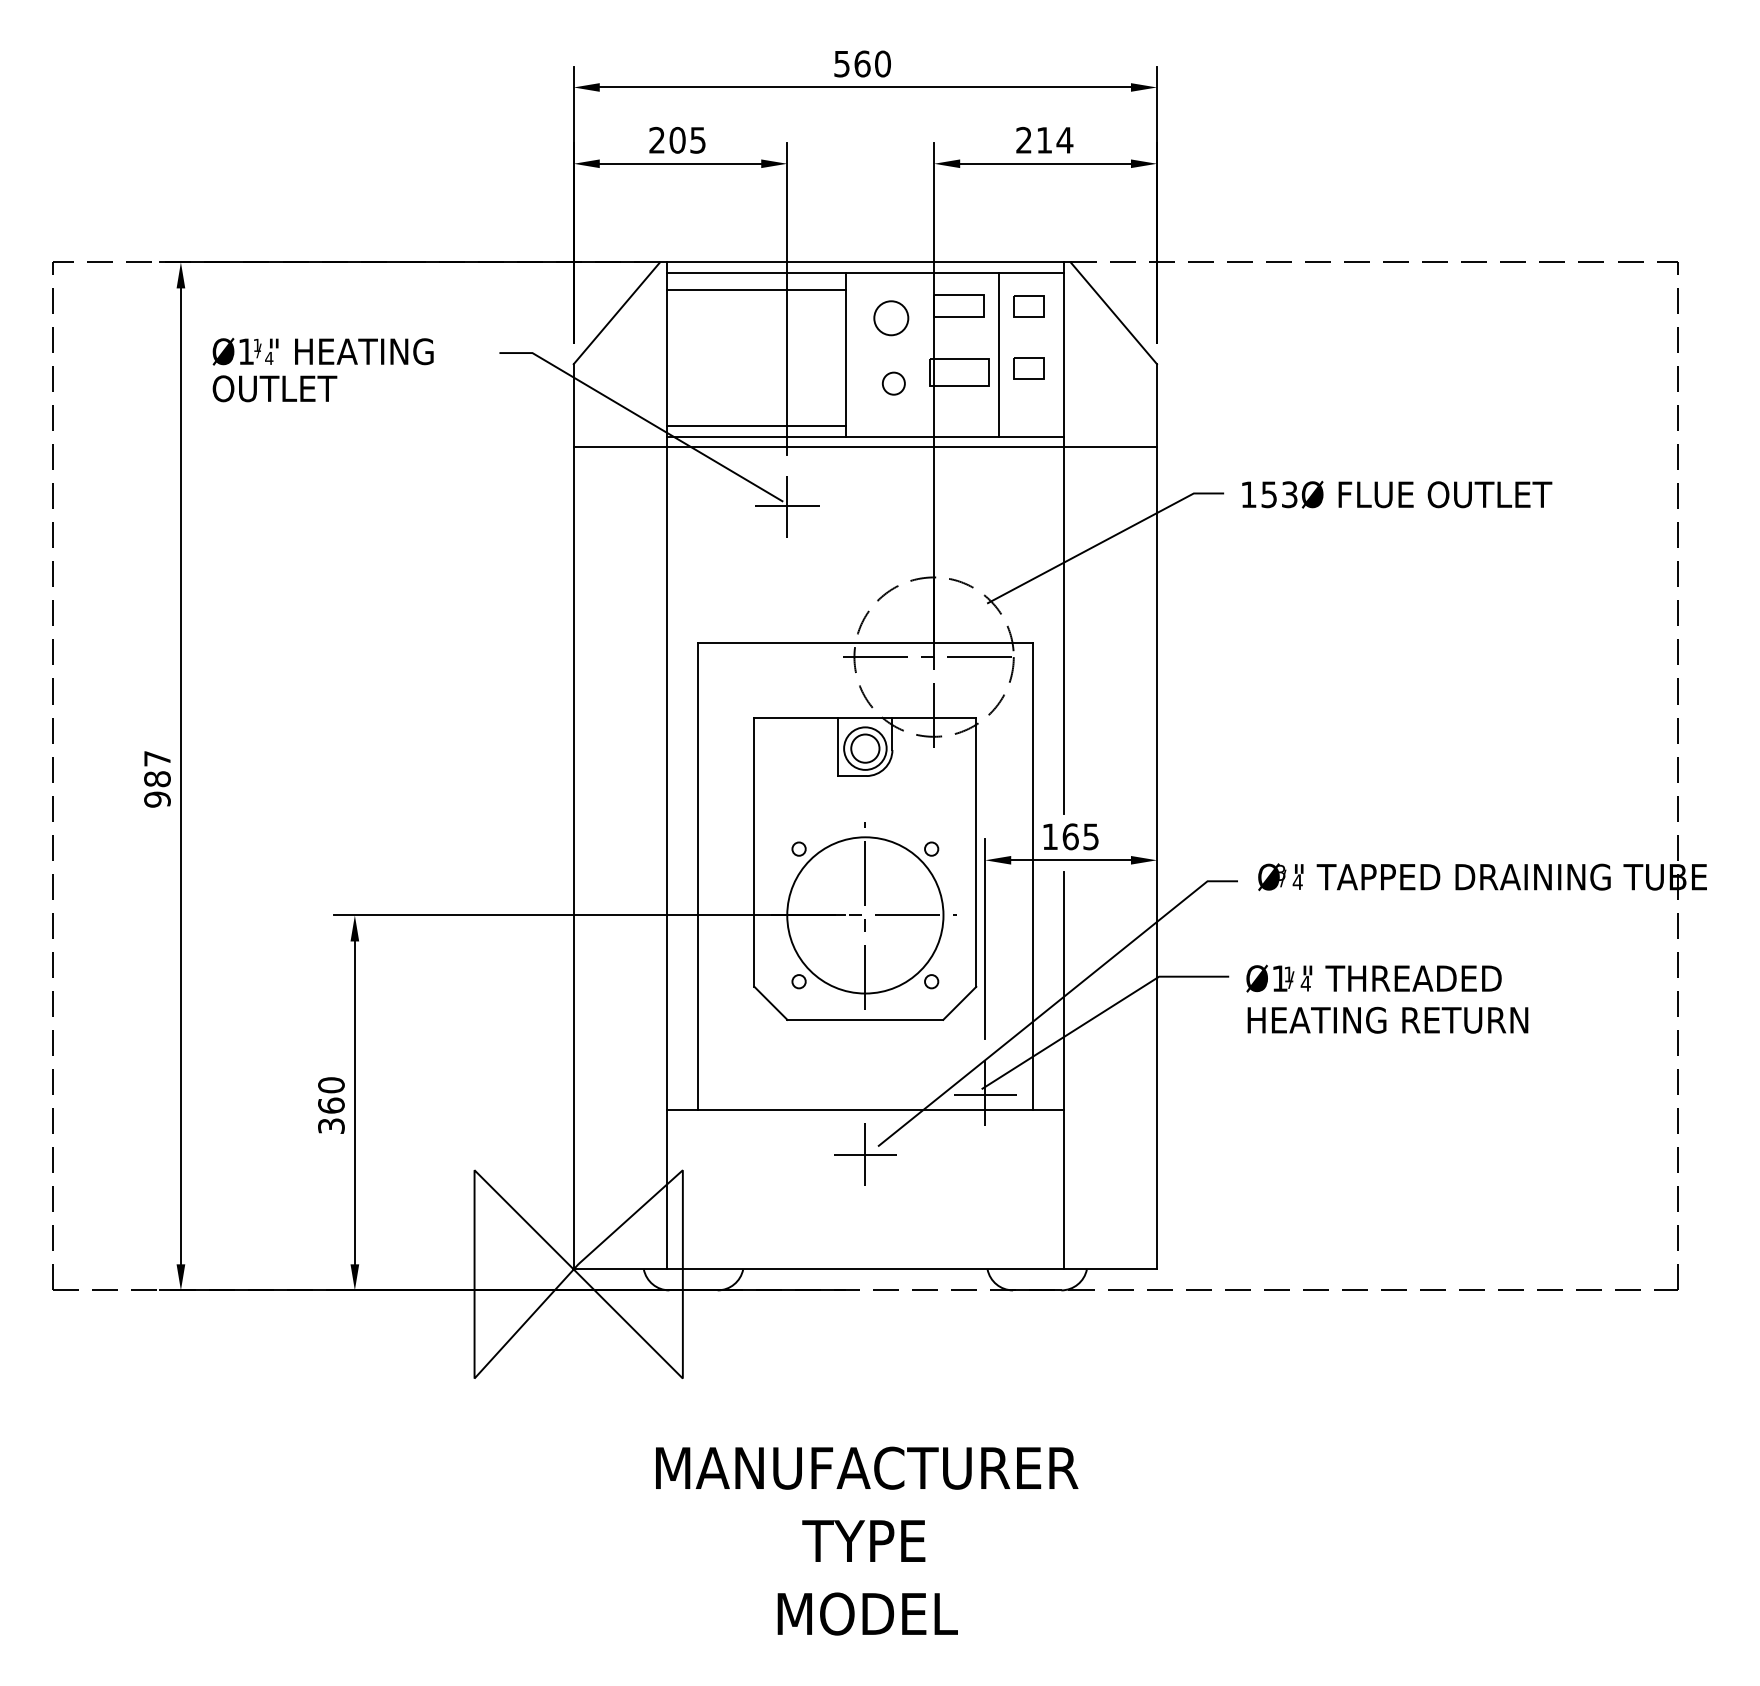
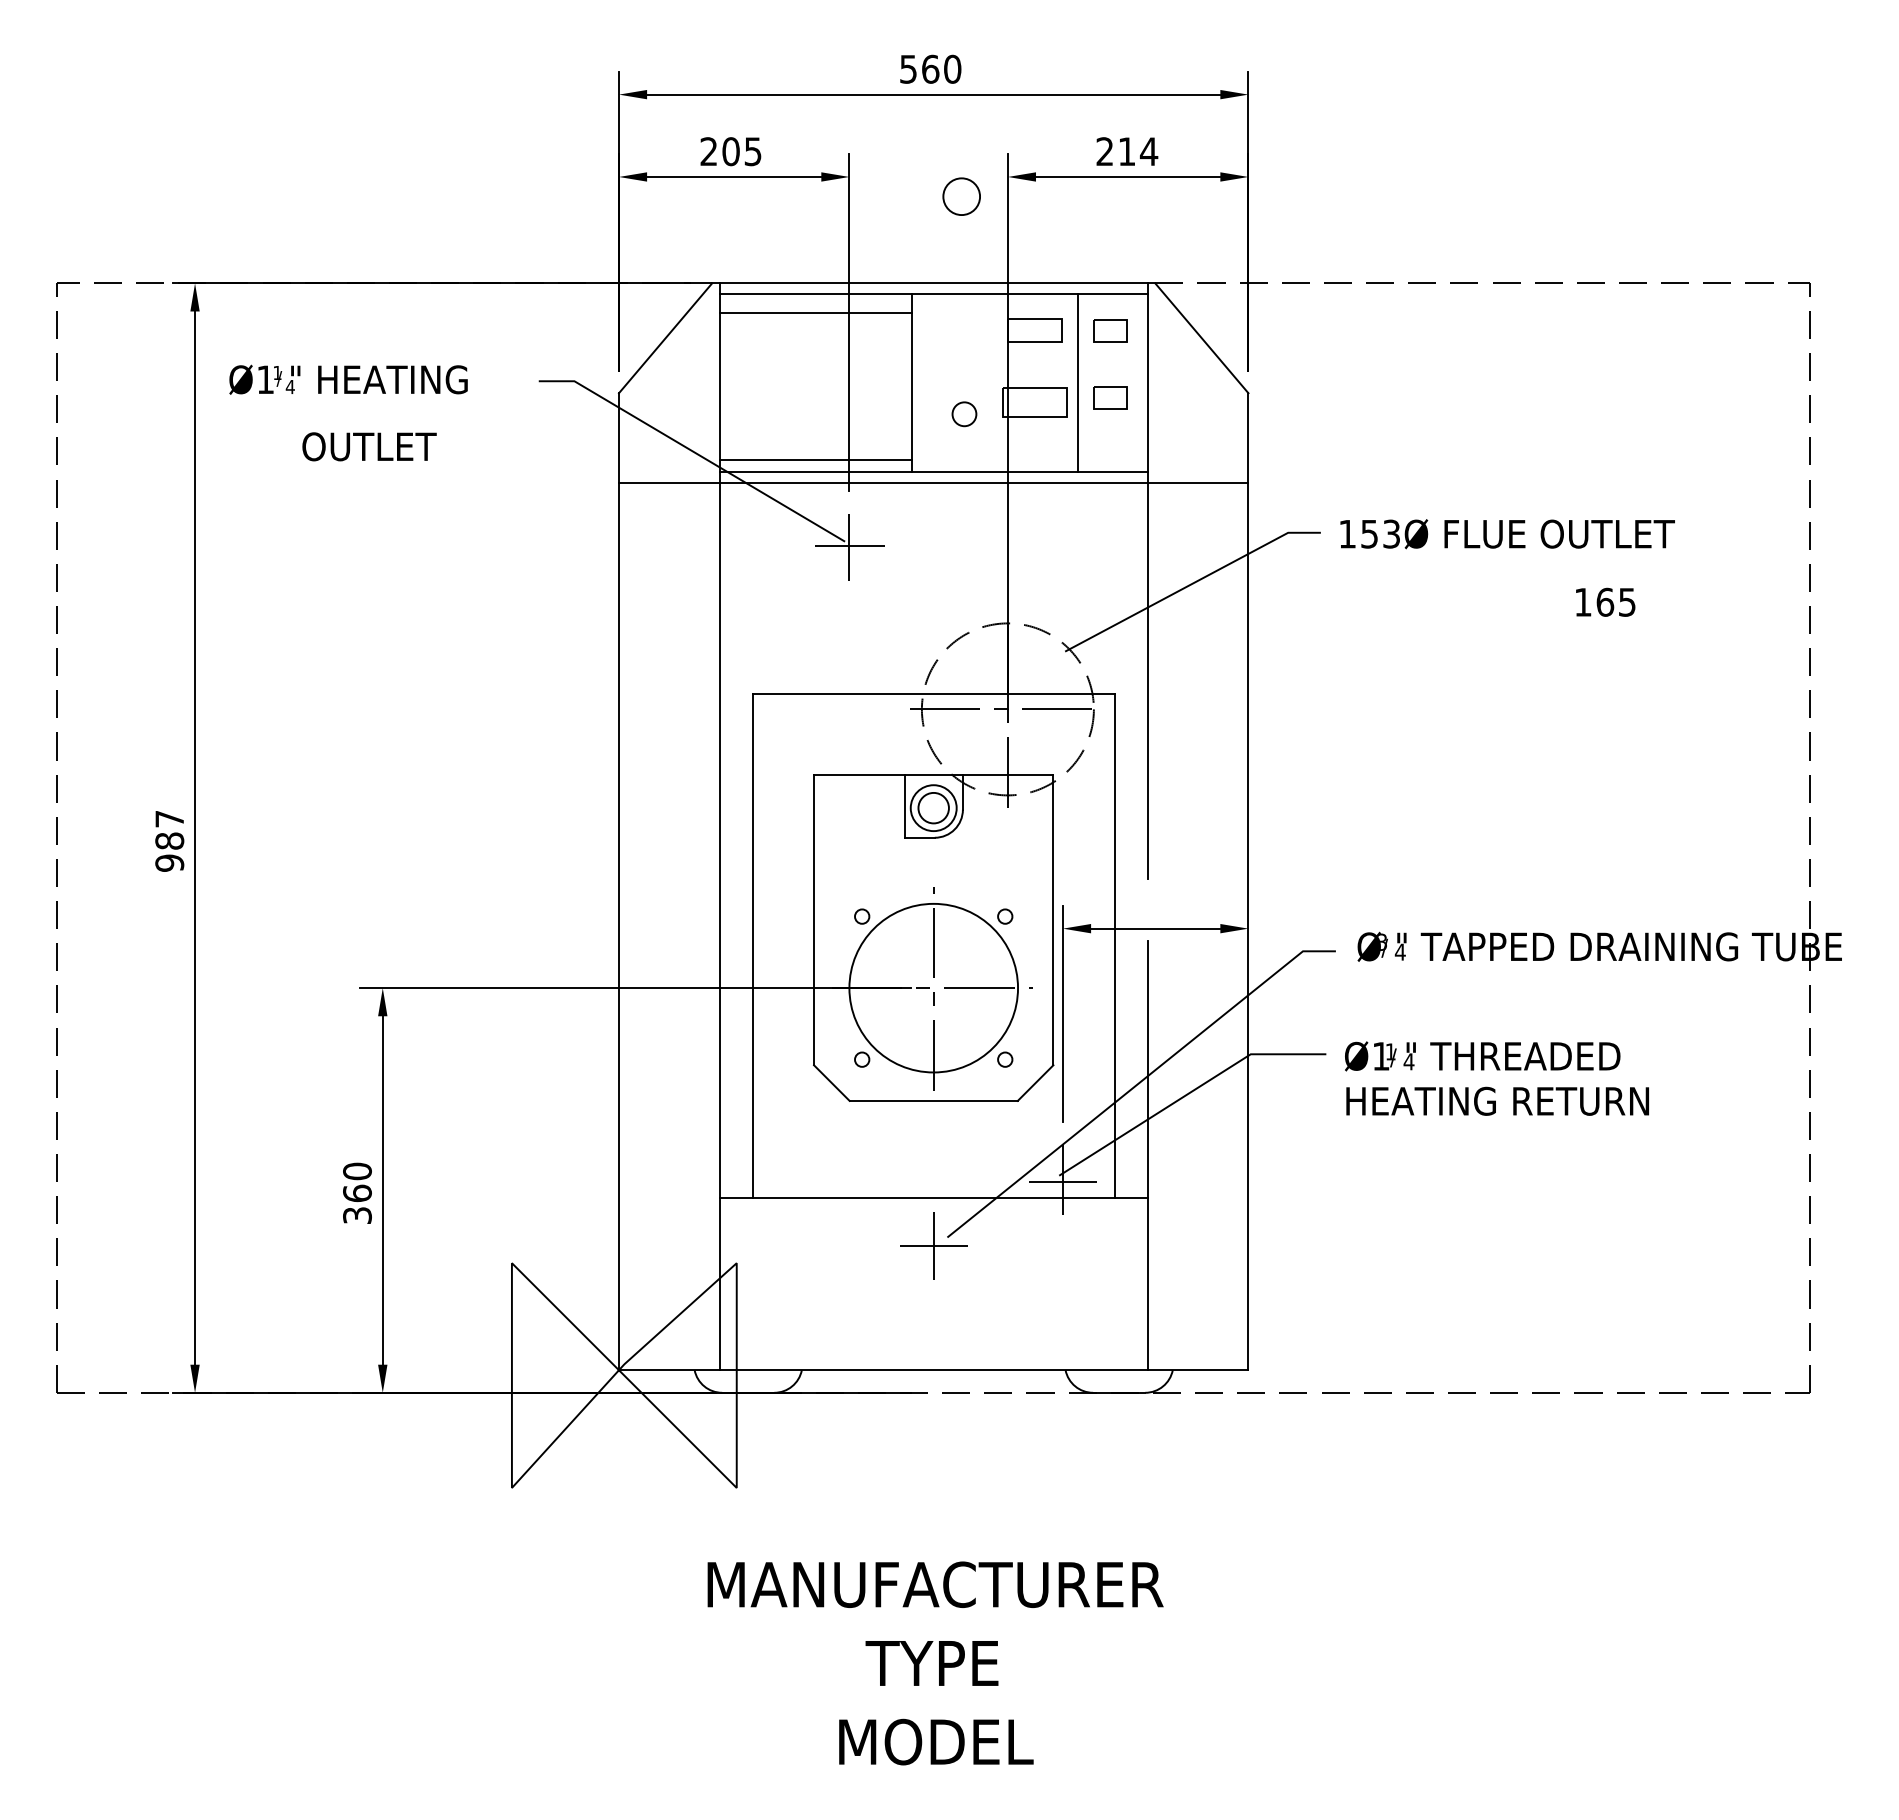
circle: (891, 318) -> (961, 196), moved
text: (274, 388) -> (369, 446), moved
text: (1070, 836) -> (1605, 601), moved

